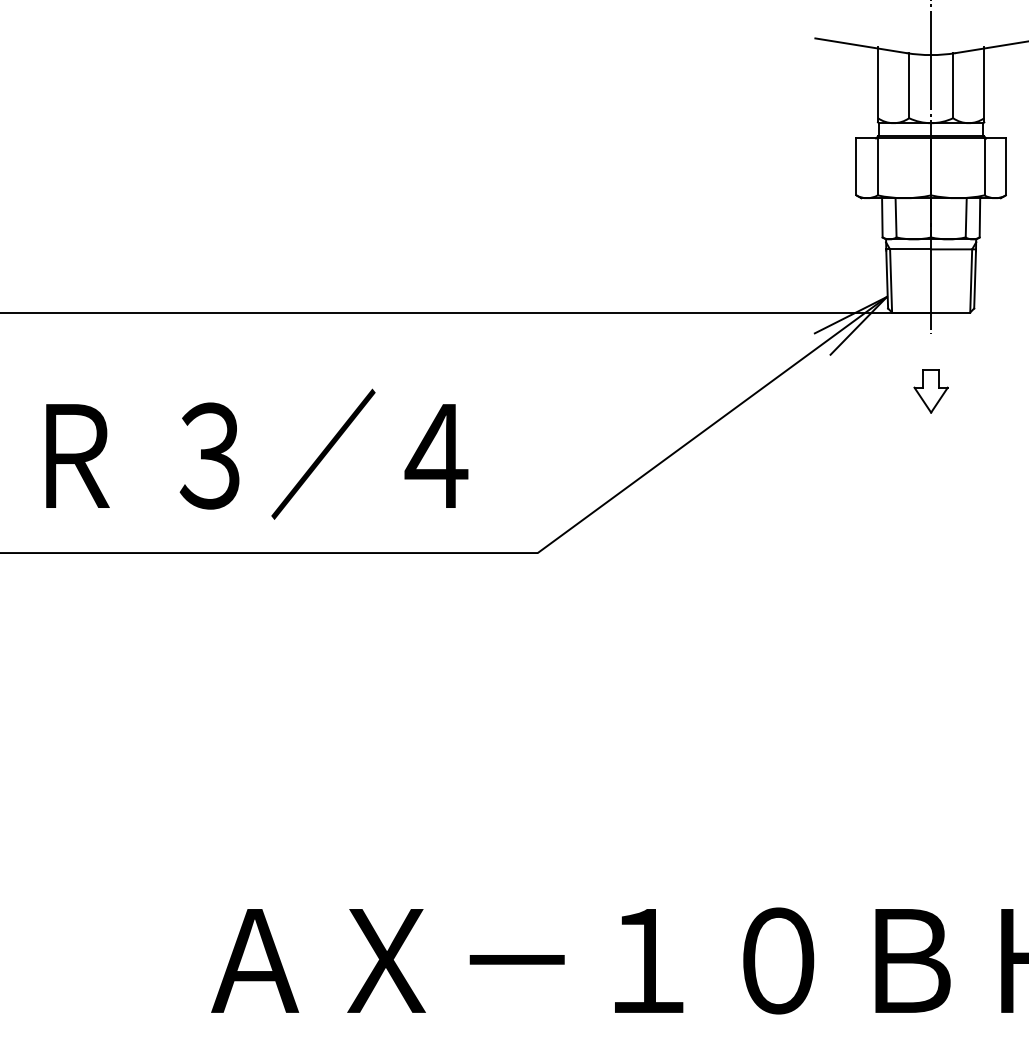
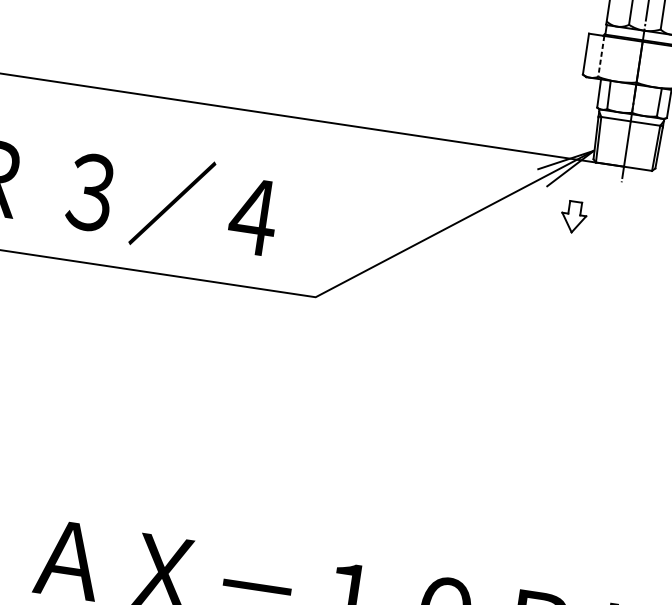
line: (877, 167) -> (601, 56), solid -> dashed
part: (930, 391) -> (573, 217), moved

